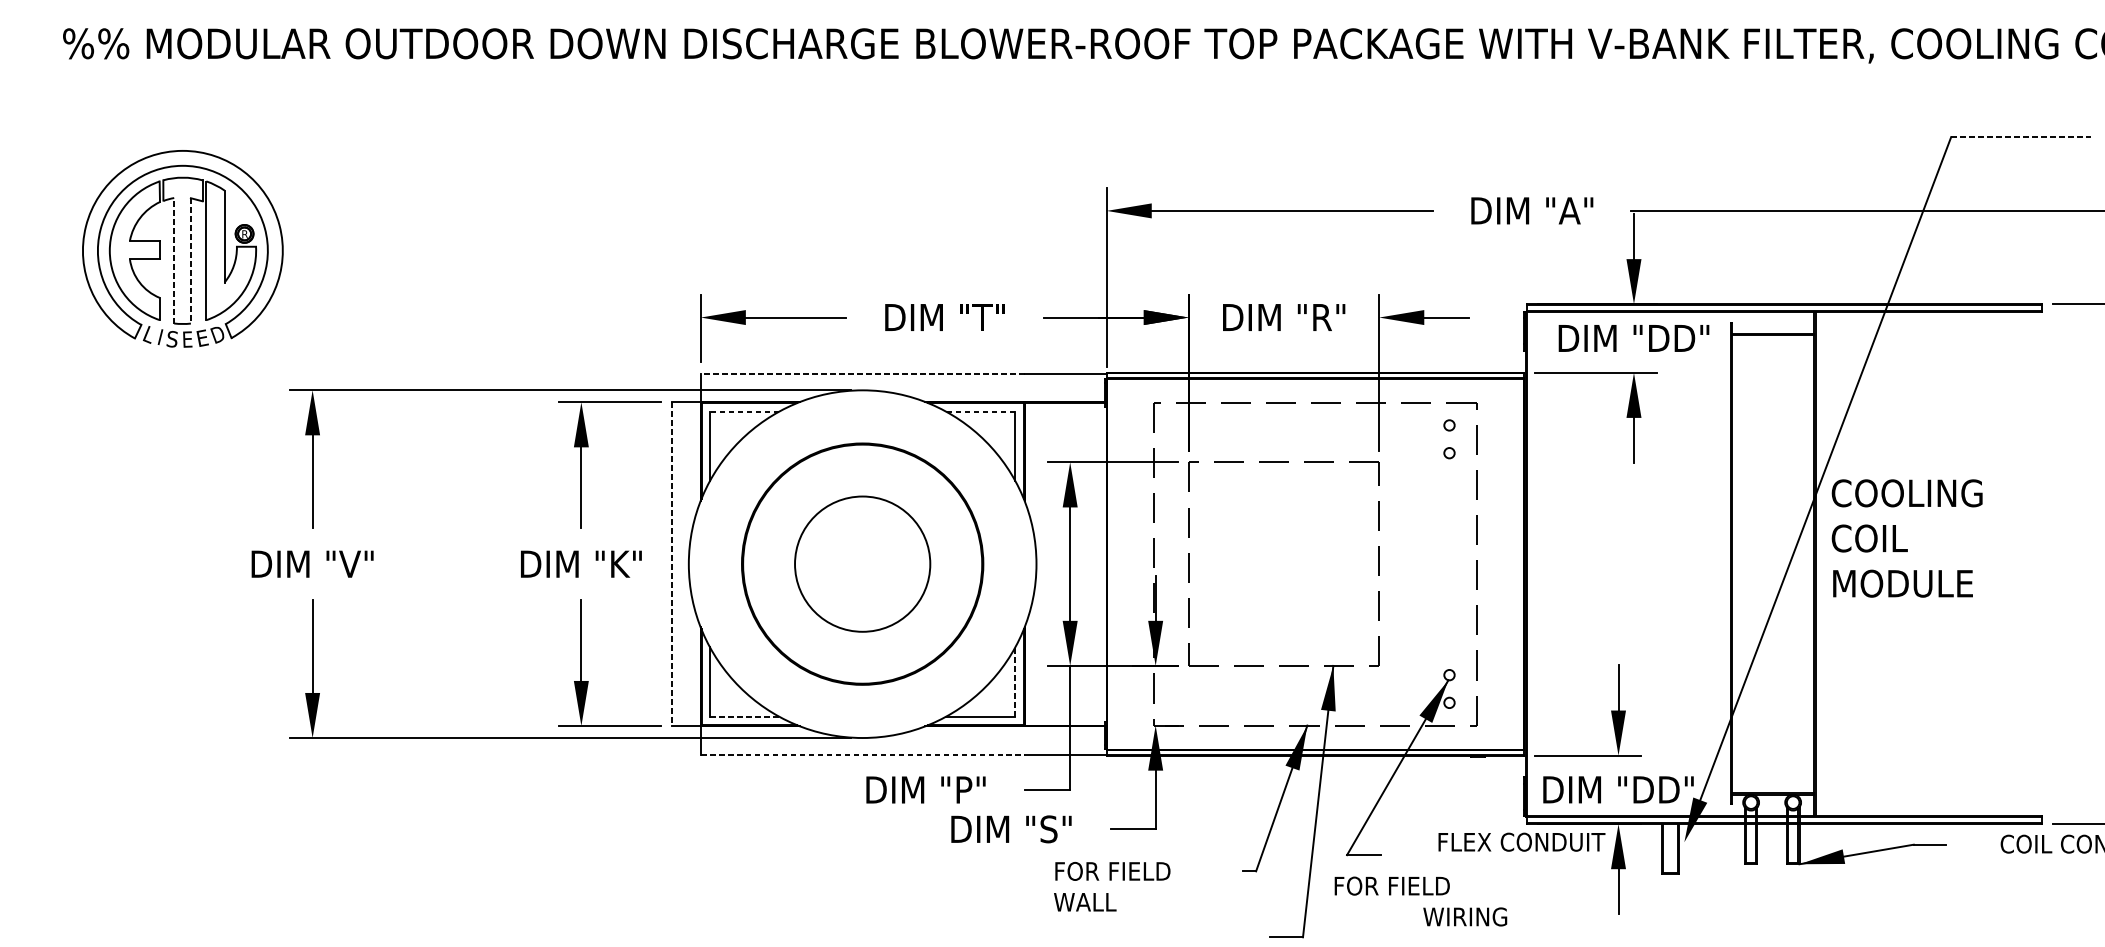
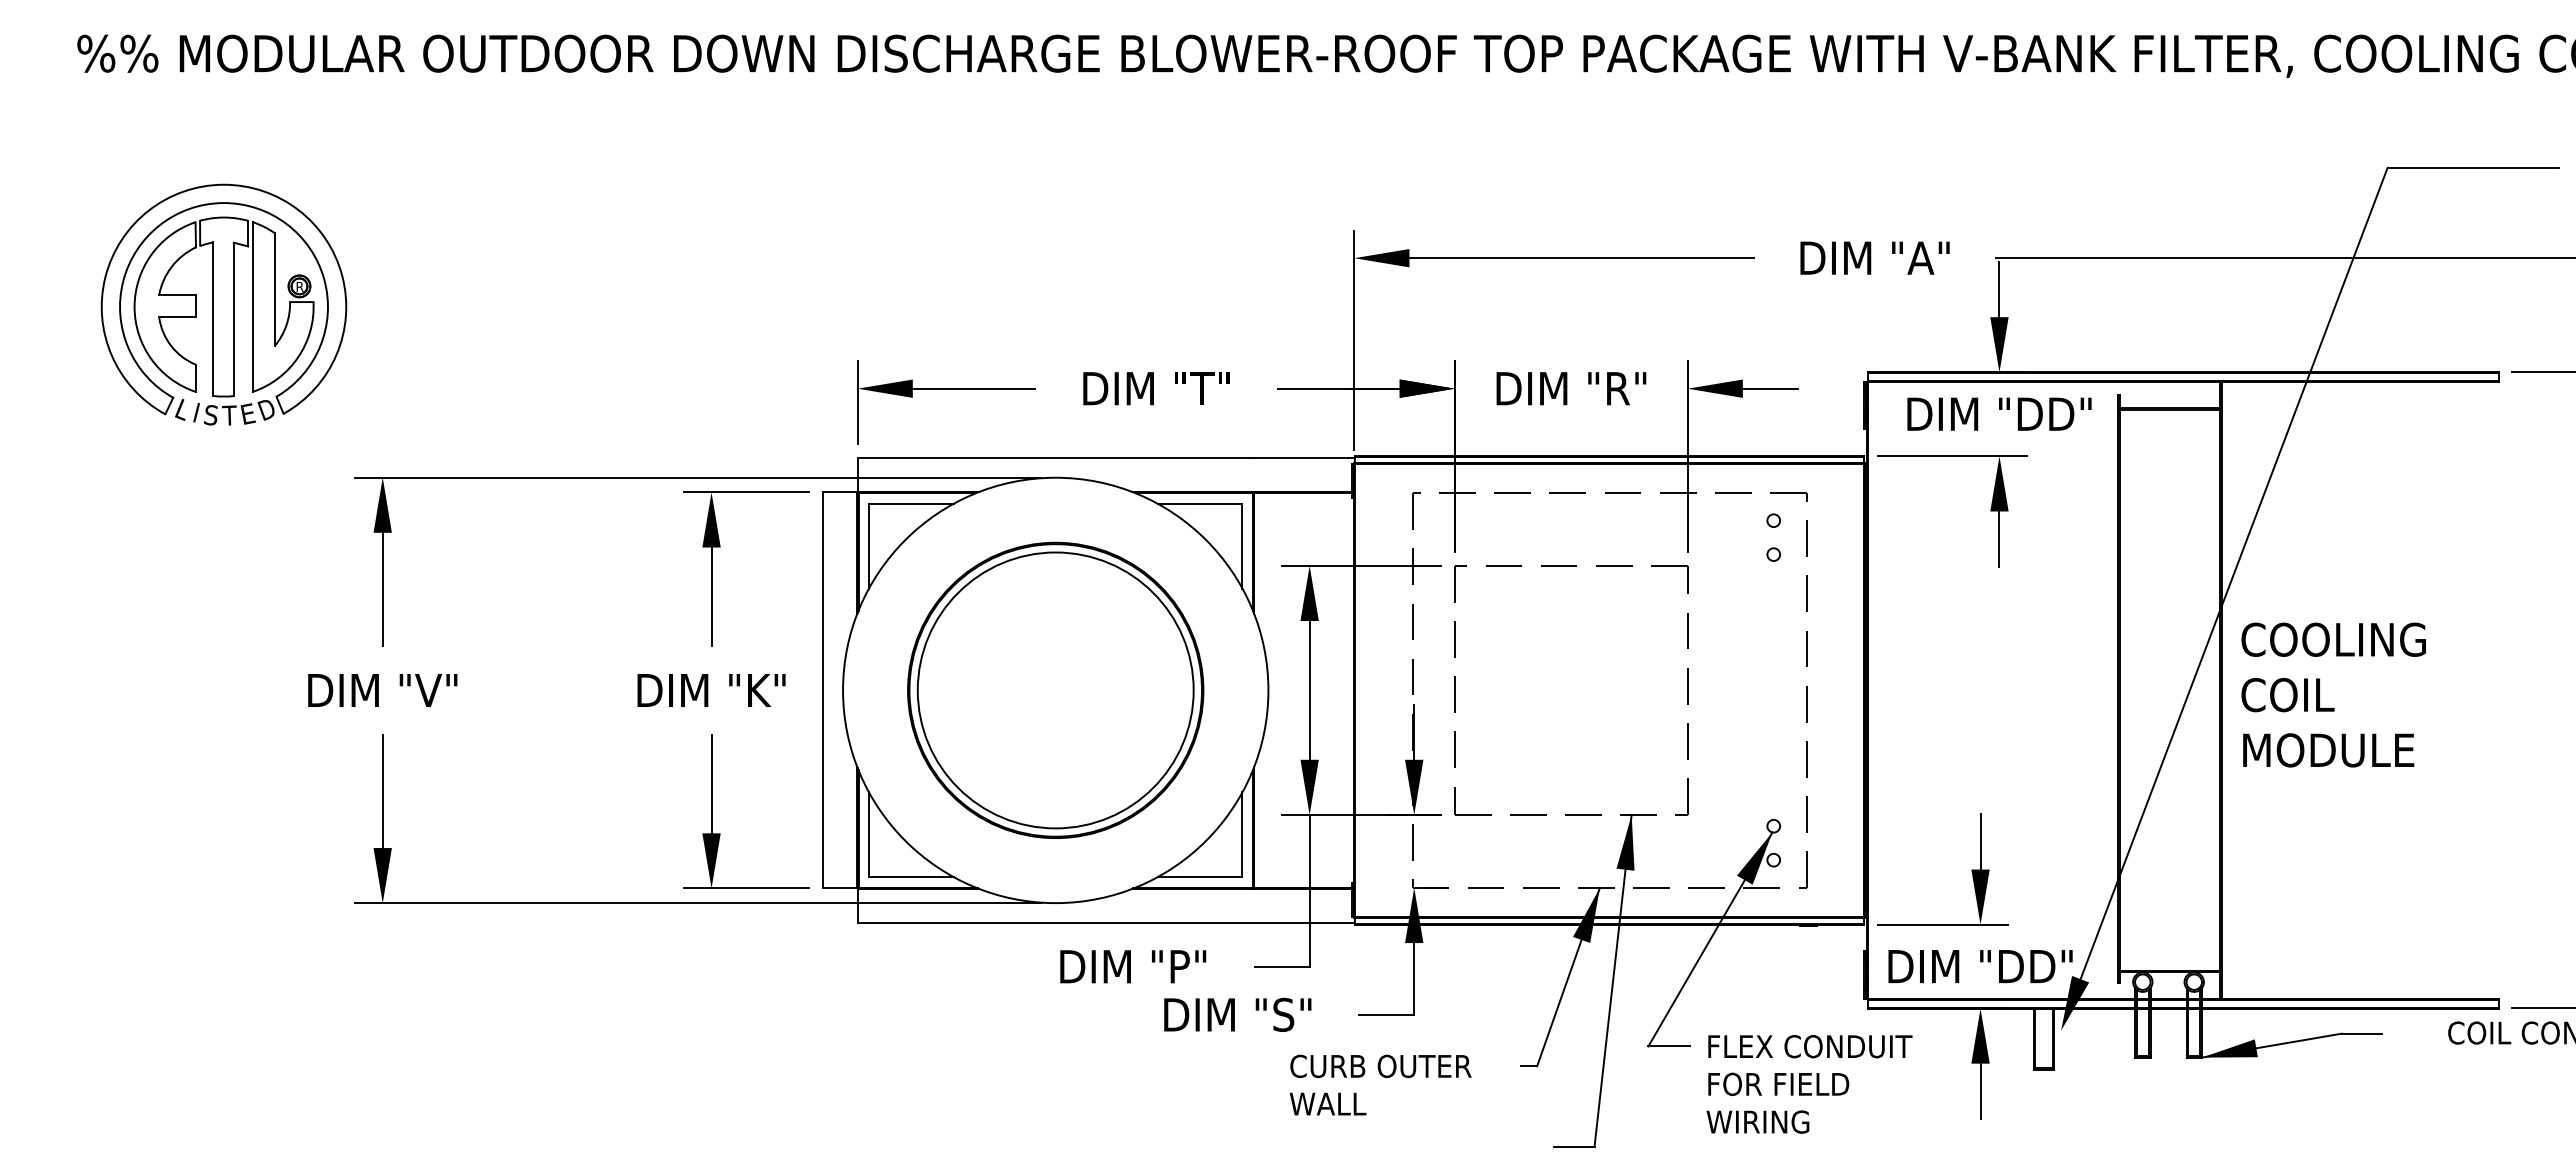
line: (2021, 136) -> (2473, 167), dashed -> solid
line: (174, 261) -> (213, 319), dashed -> solid
line: (190, 261) -> (233, 319), dashed -> solid
text: (187, 339) -> (229, 415), E -> T
line: (862, 373) -> (1055, 457), dashed -> solid
line: (743, 411) -> (910, 503), dashed -> solid
line: (980, 411) -> (1199, 503), dashed -> solid
text: (1906, 538) -> (2333, 694), moved
line: (672, 564) -> (822, 690), dashed -> solid
circle: (862, 564) -> (1055, 690), size x1.67
line: (1015, 681) -> (1242, 834), dashed -> solid
line: (744, 717) -> (911, 877), dashed -> solid
line: (863, 754) -> (1056, 923), dashed -> solid
text: (1522, 842) -> (1810, 1046), moved
text: (1128, 871) -> (1380, 1066), FOR FIELD -> CURB OUTER
text: (1392, 885) -> (1778, 1083), moved
text: (1464, 916) -> (1757, 1121), moved

